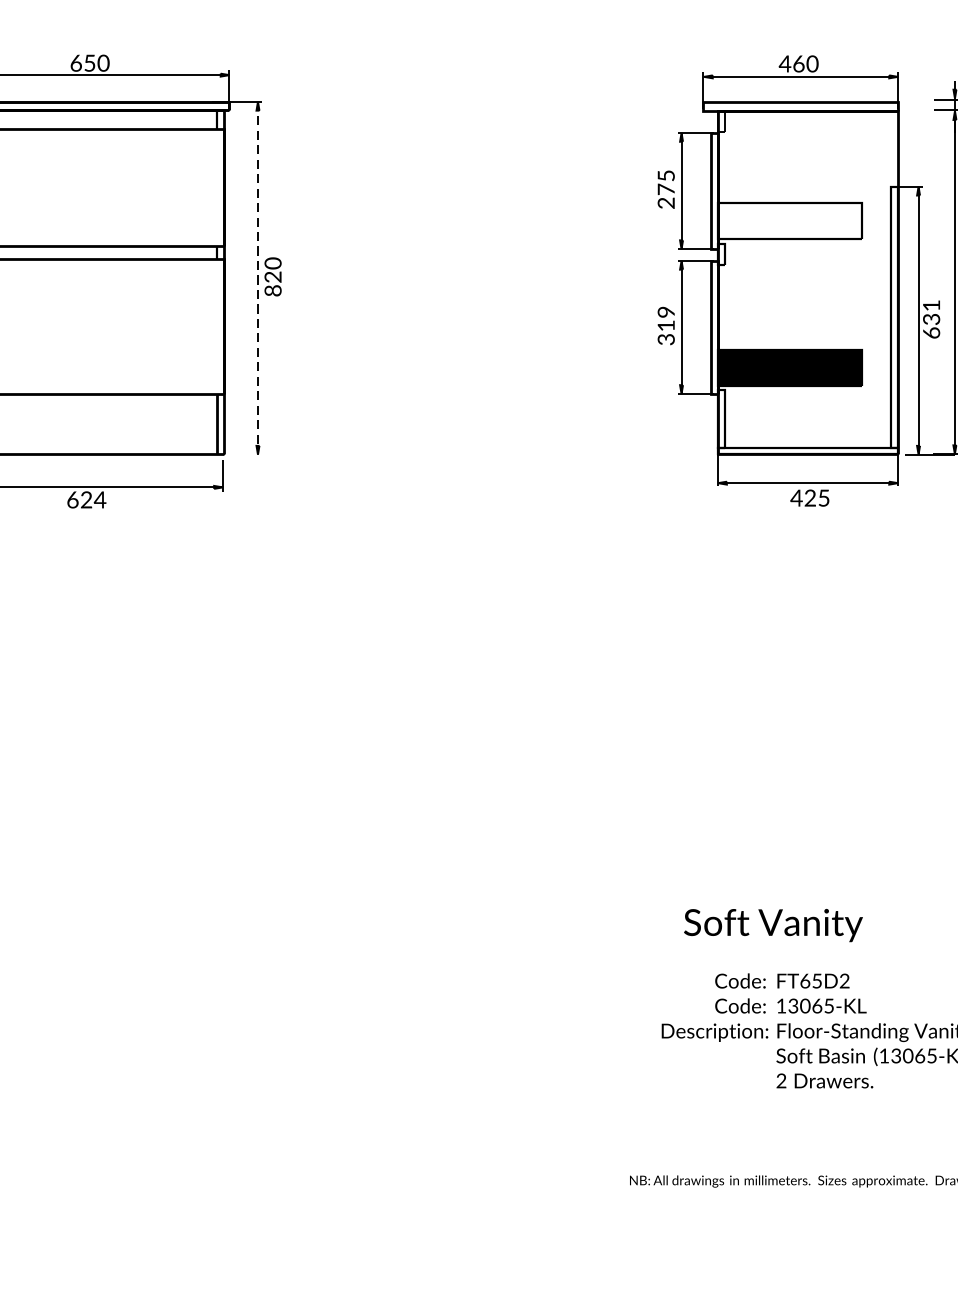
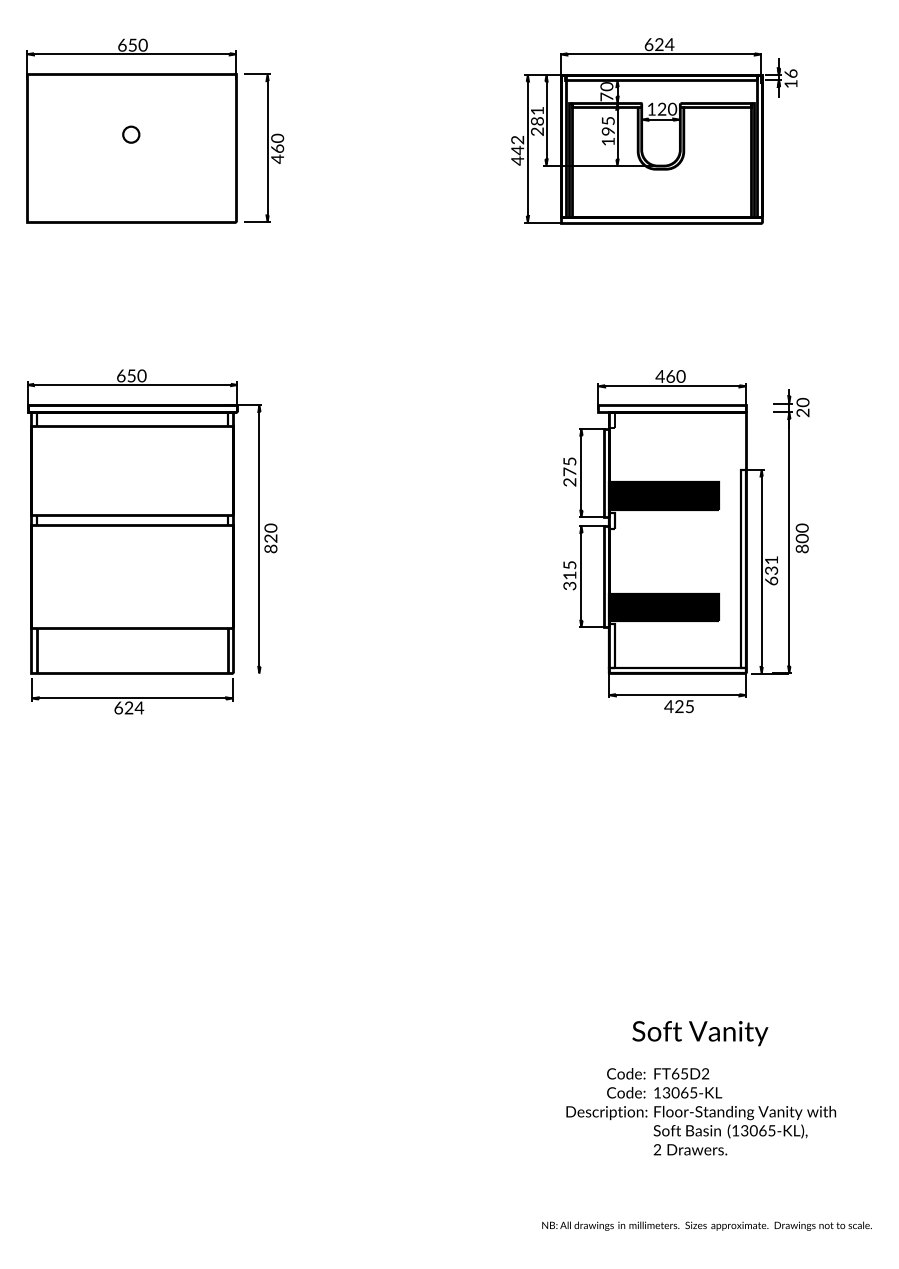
fill: (789, 220) -> (663, 495), added
line: (258, 277) -> (259, 538), dashed -> solid
text: (665, 312) -> (569, 565), 319 -> 315
text: (773, 925) -> (700, 1033), moved

